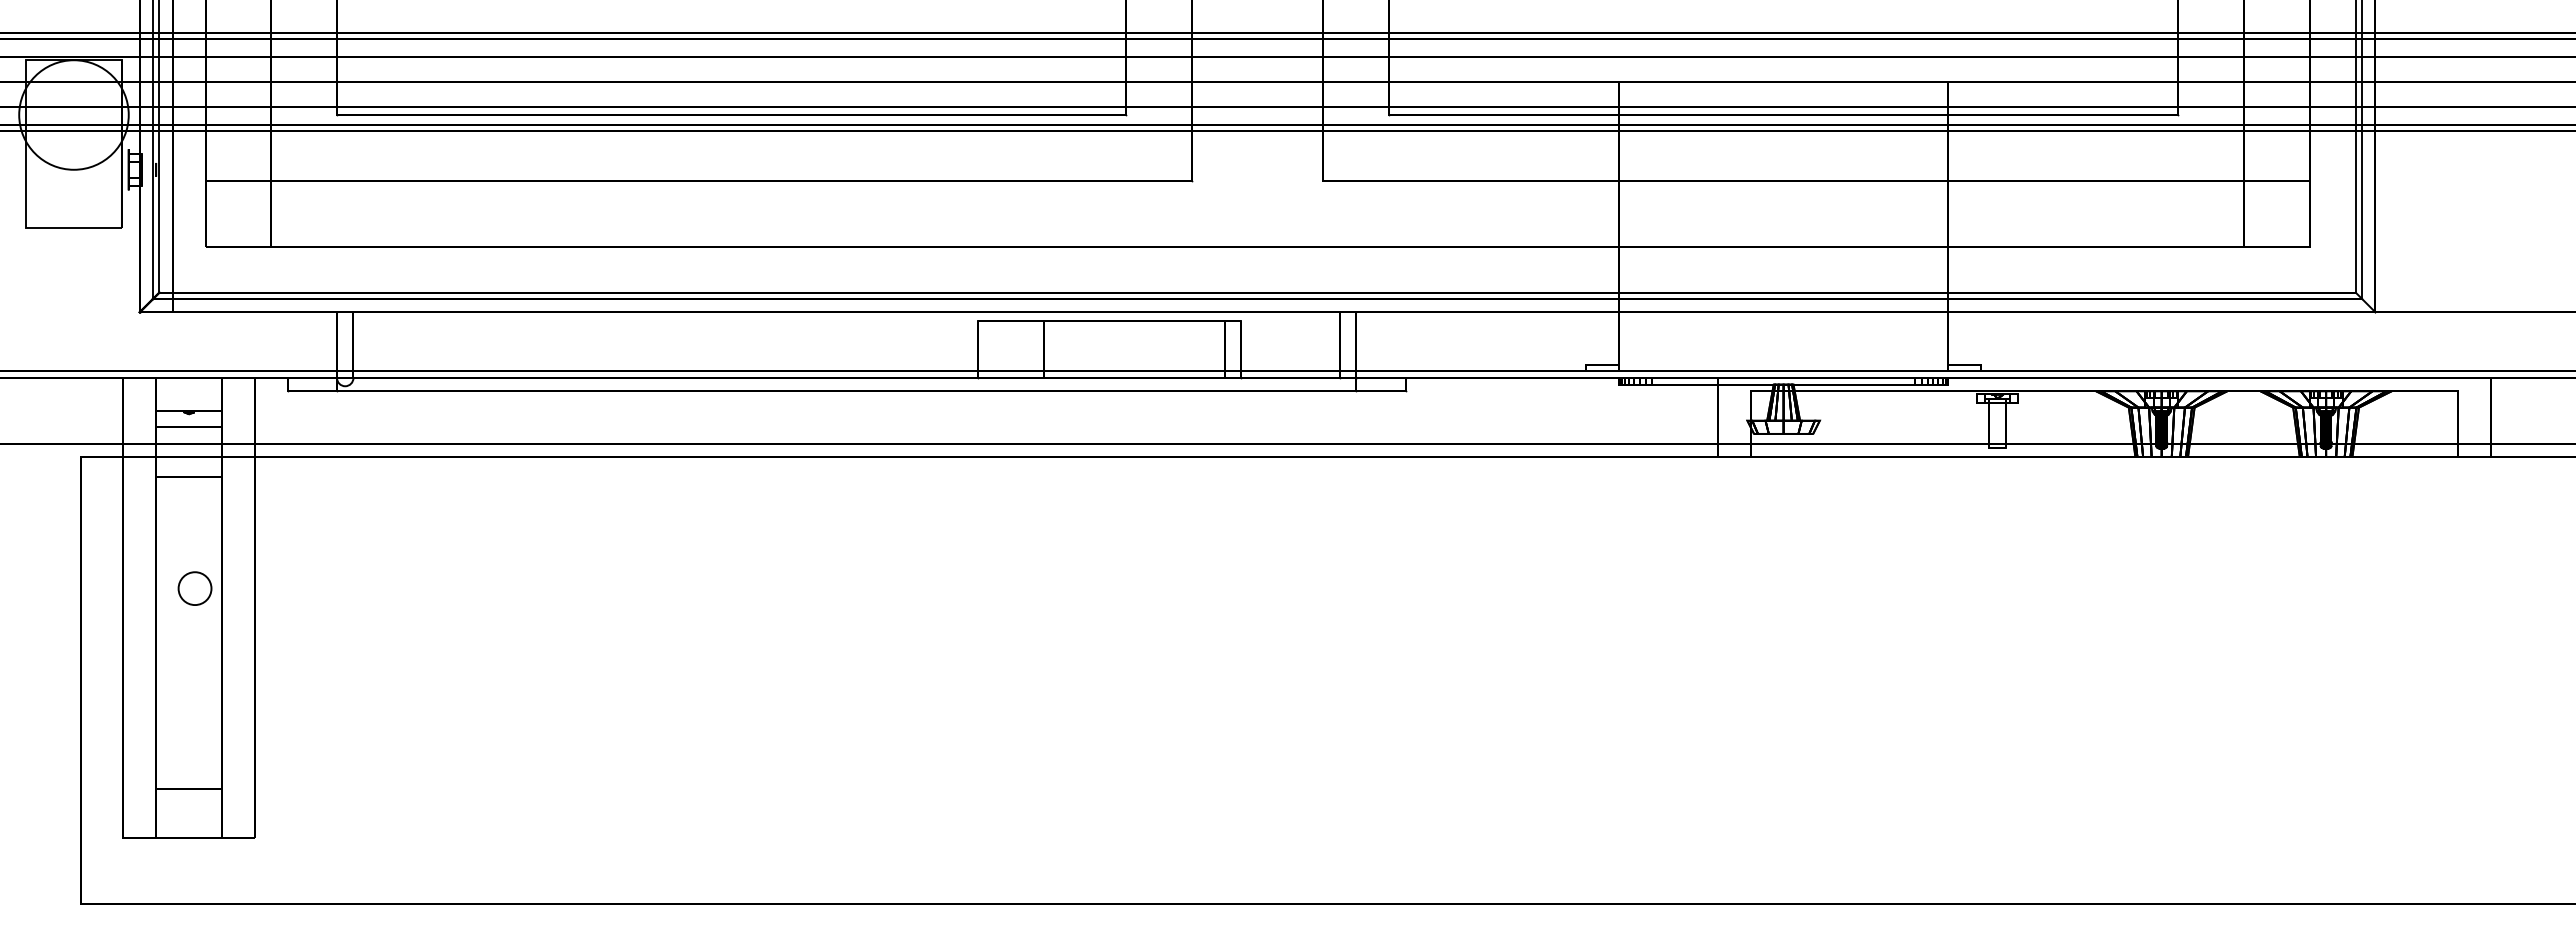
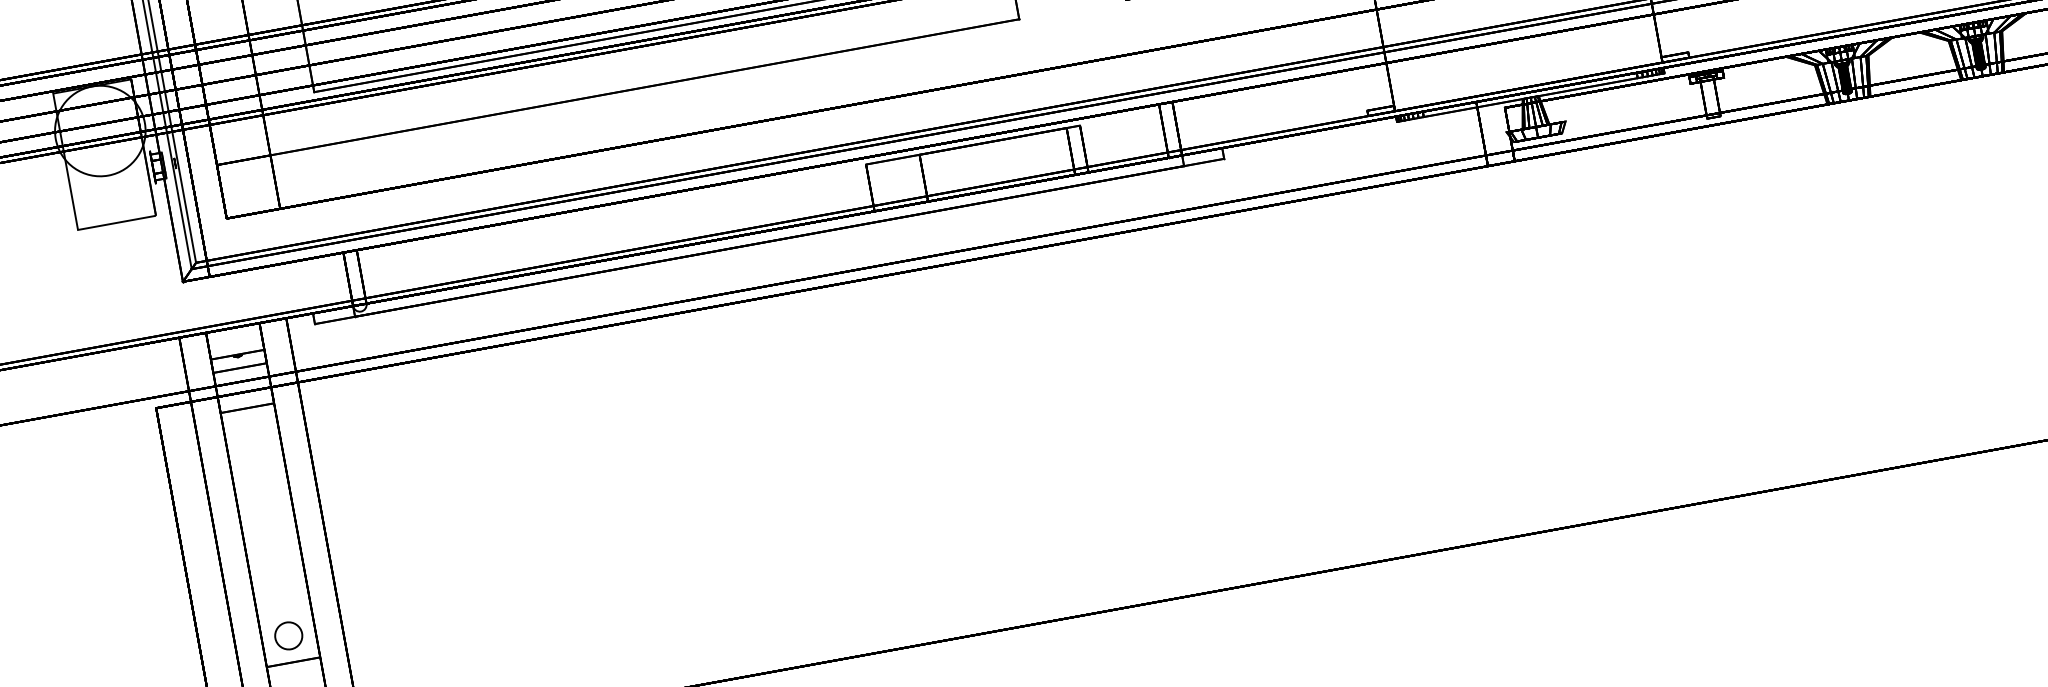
circle: (194, 588) -> (288, 635), moved

